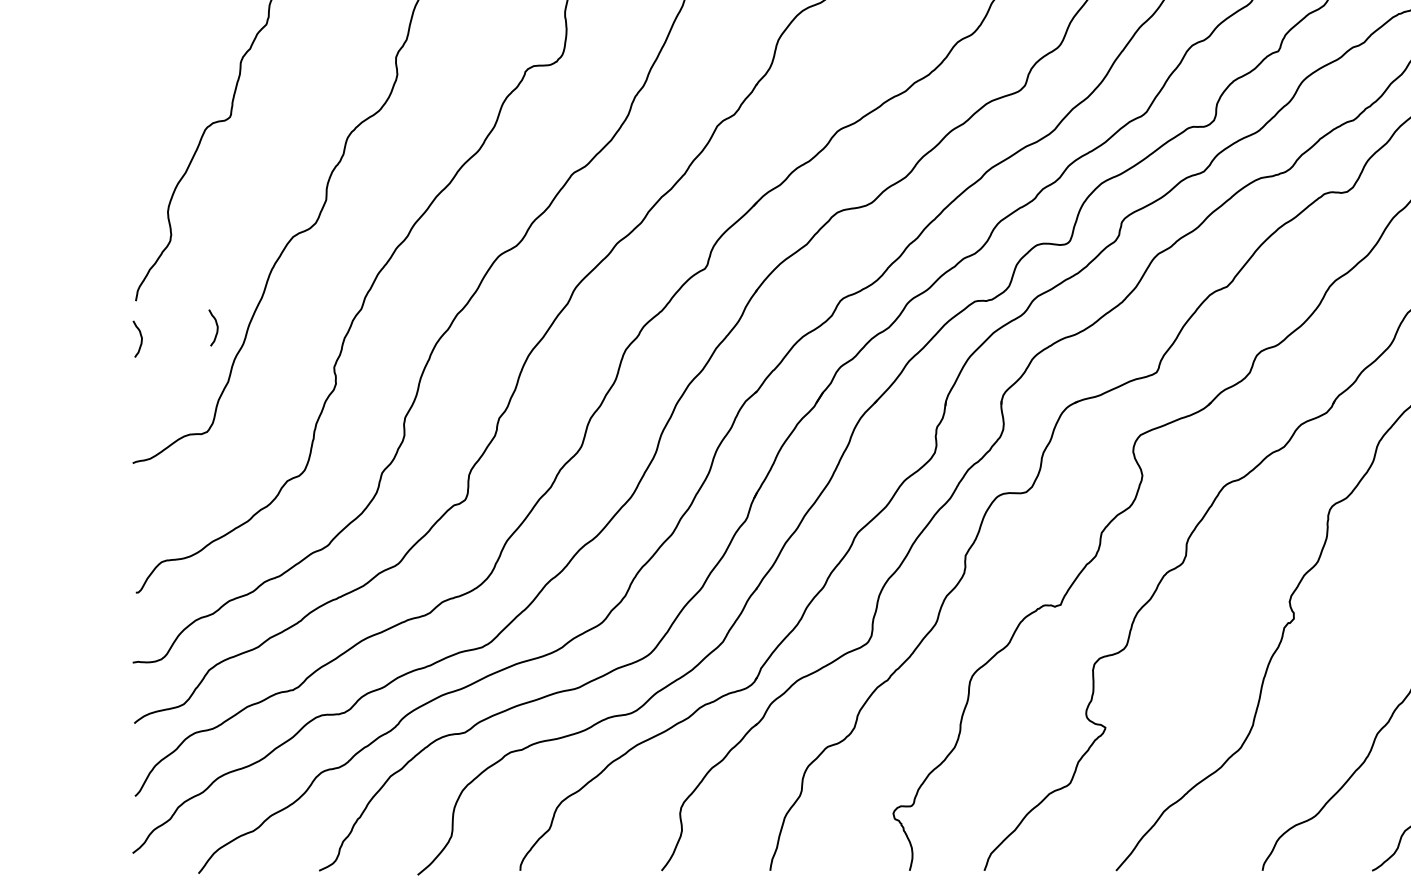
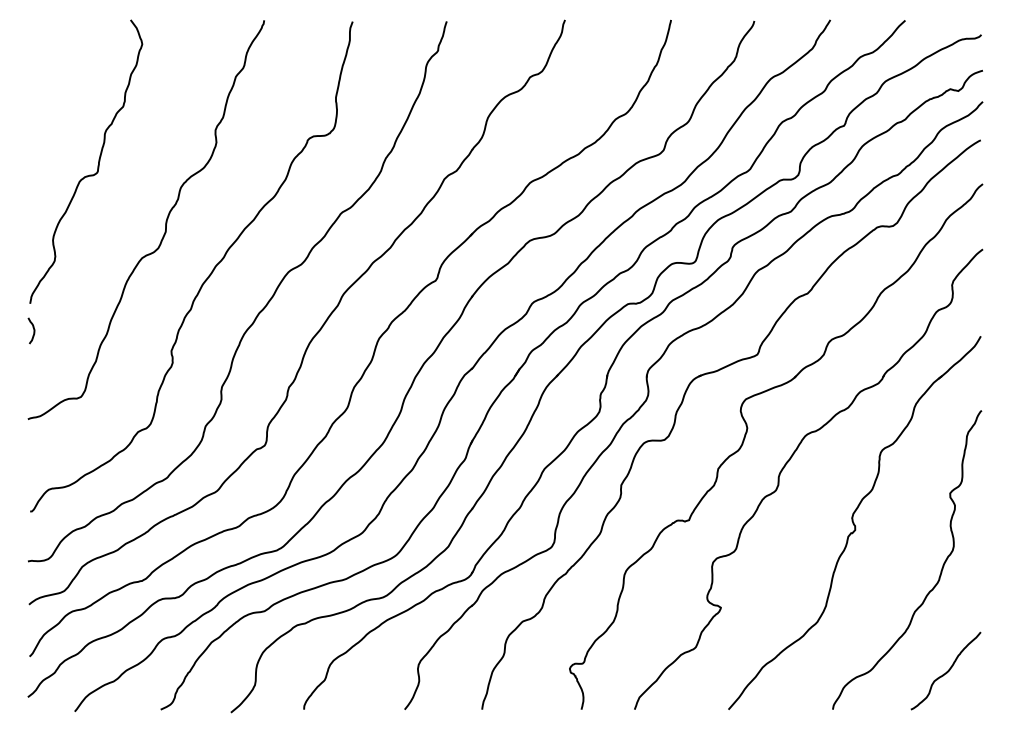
curve: (216, 327) -> (87, 322), removed

